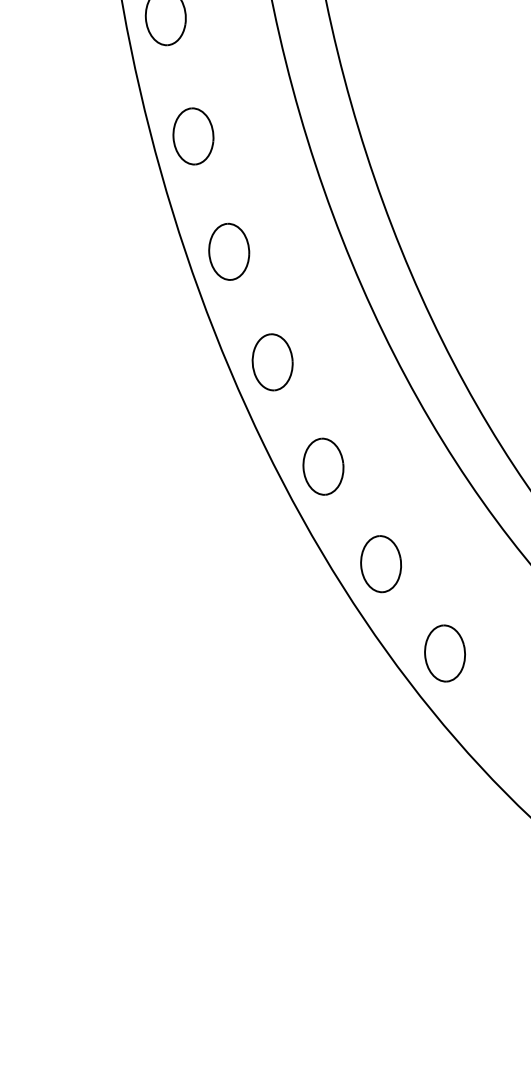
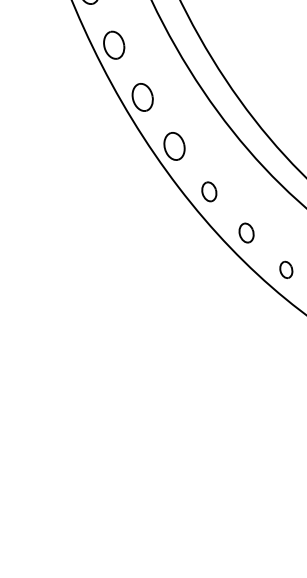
part: (324, 466) -> (209, 191), size x0.7
part: (381, 562) -> (246, 232), size x0.7
part: (445, 652) -> (286, 269), size x0.6

